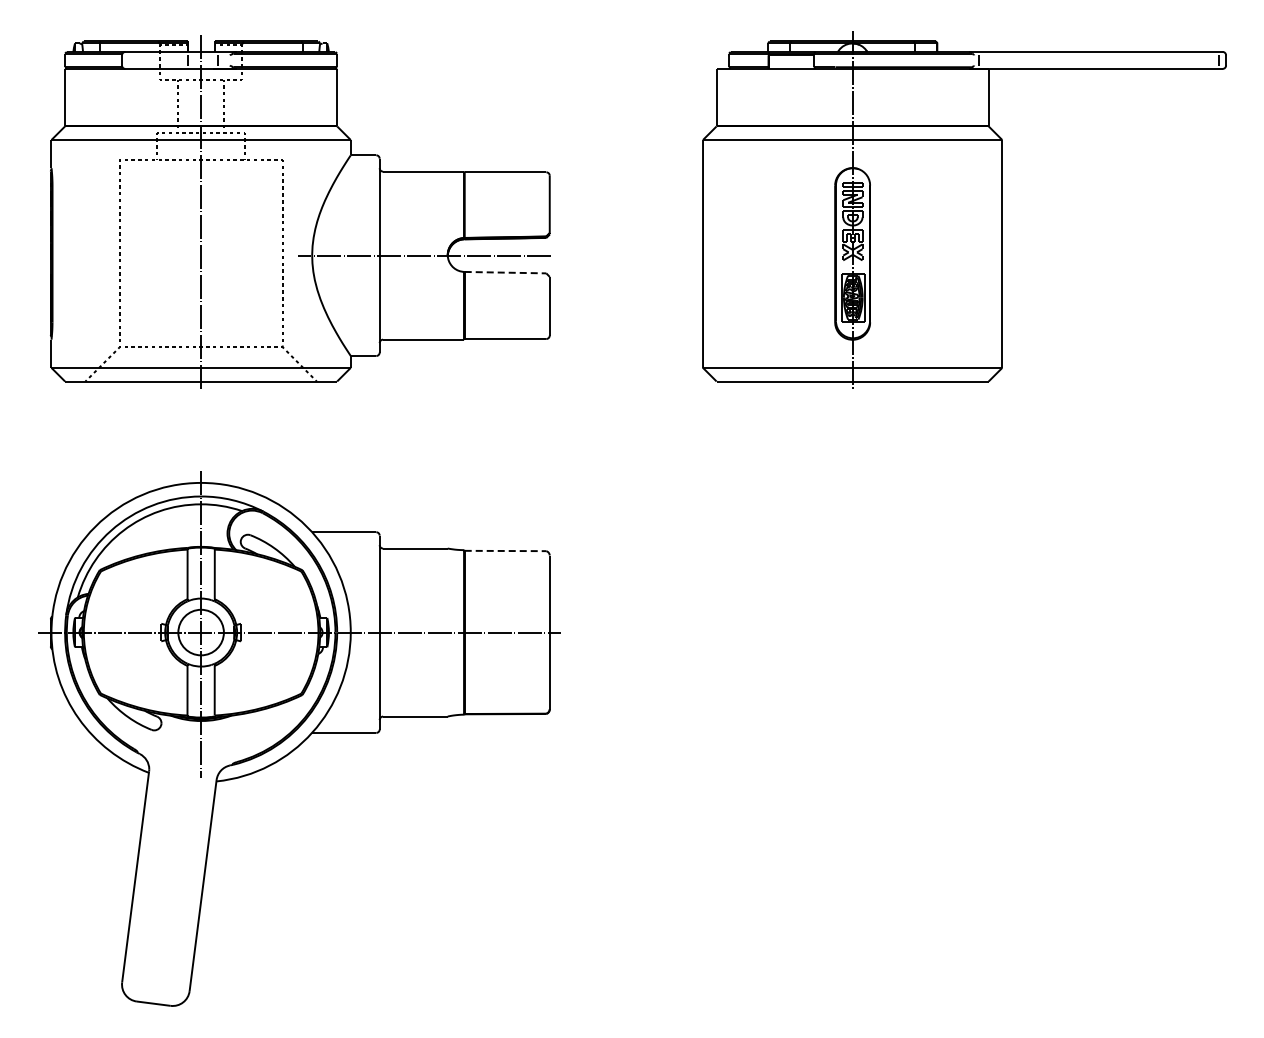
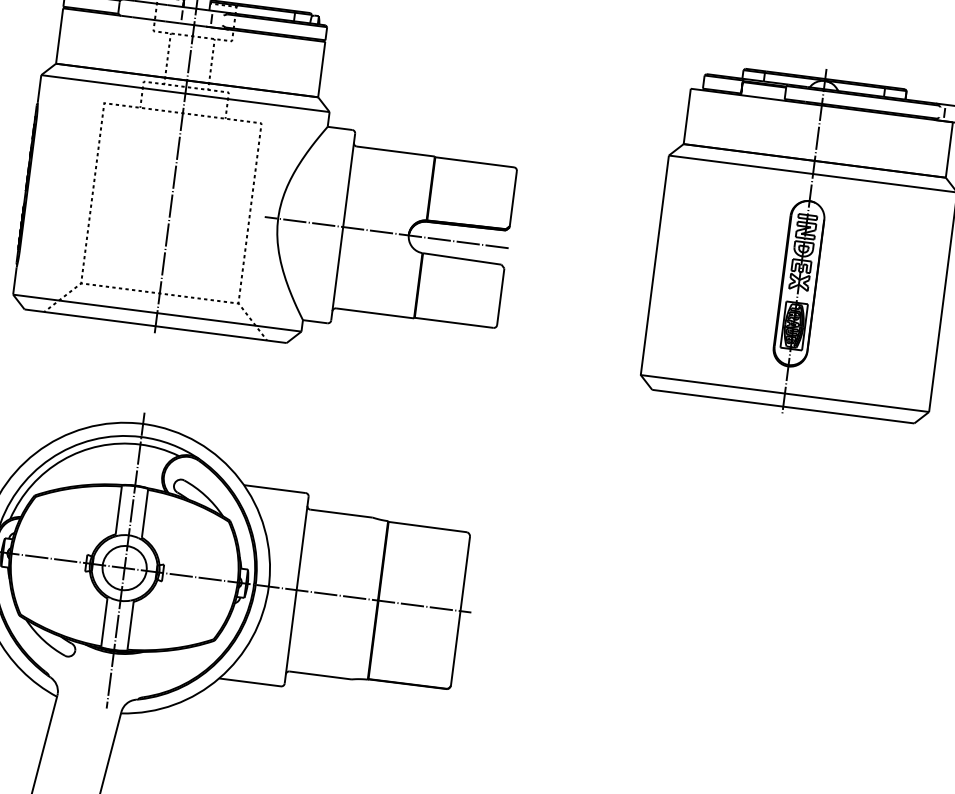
line: (505, 272) -> (462, 258), dashed -> solid
line: (505, 551) -> (427, 527), dashed -> solid

